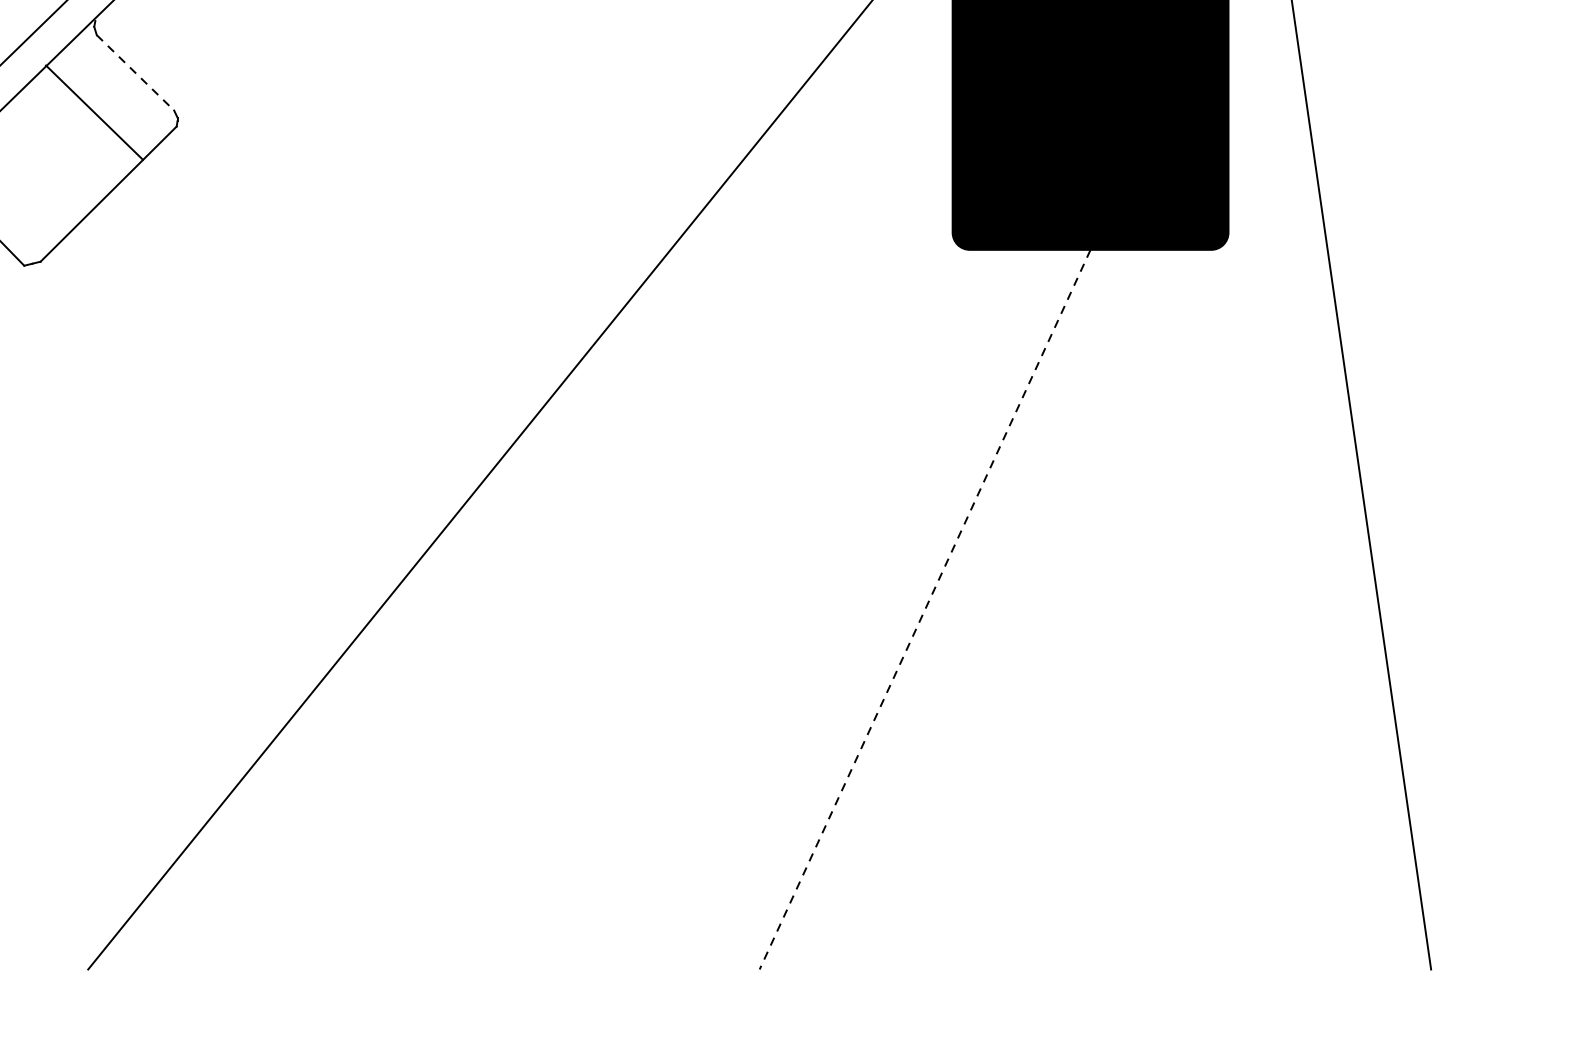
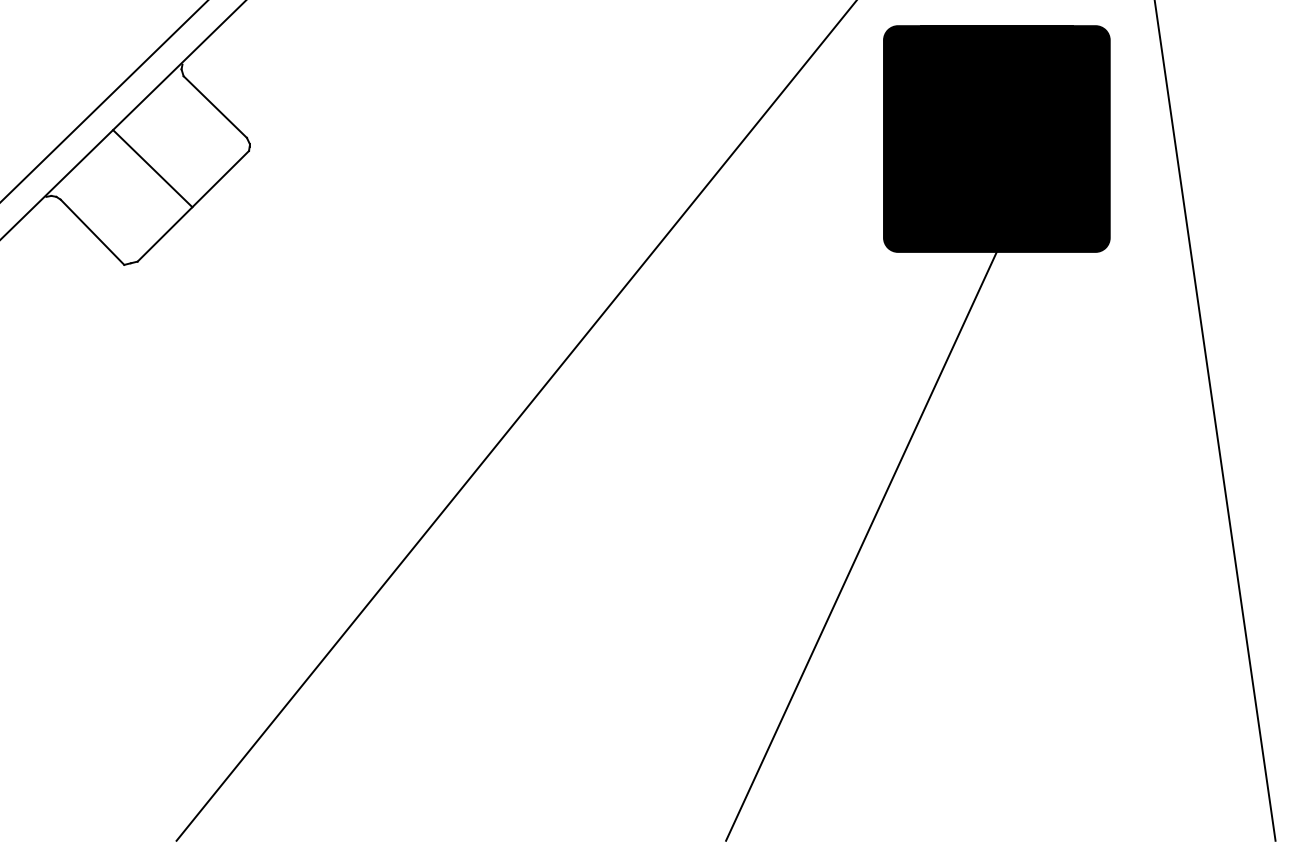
line: (135, 73) -> (215, 107), dashed -> solid
line: (94, 112) -> (152, 168), moved
line: (925, 609) -> (861, 546), dashed -> solid

